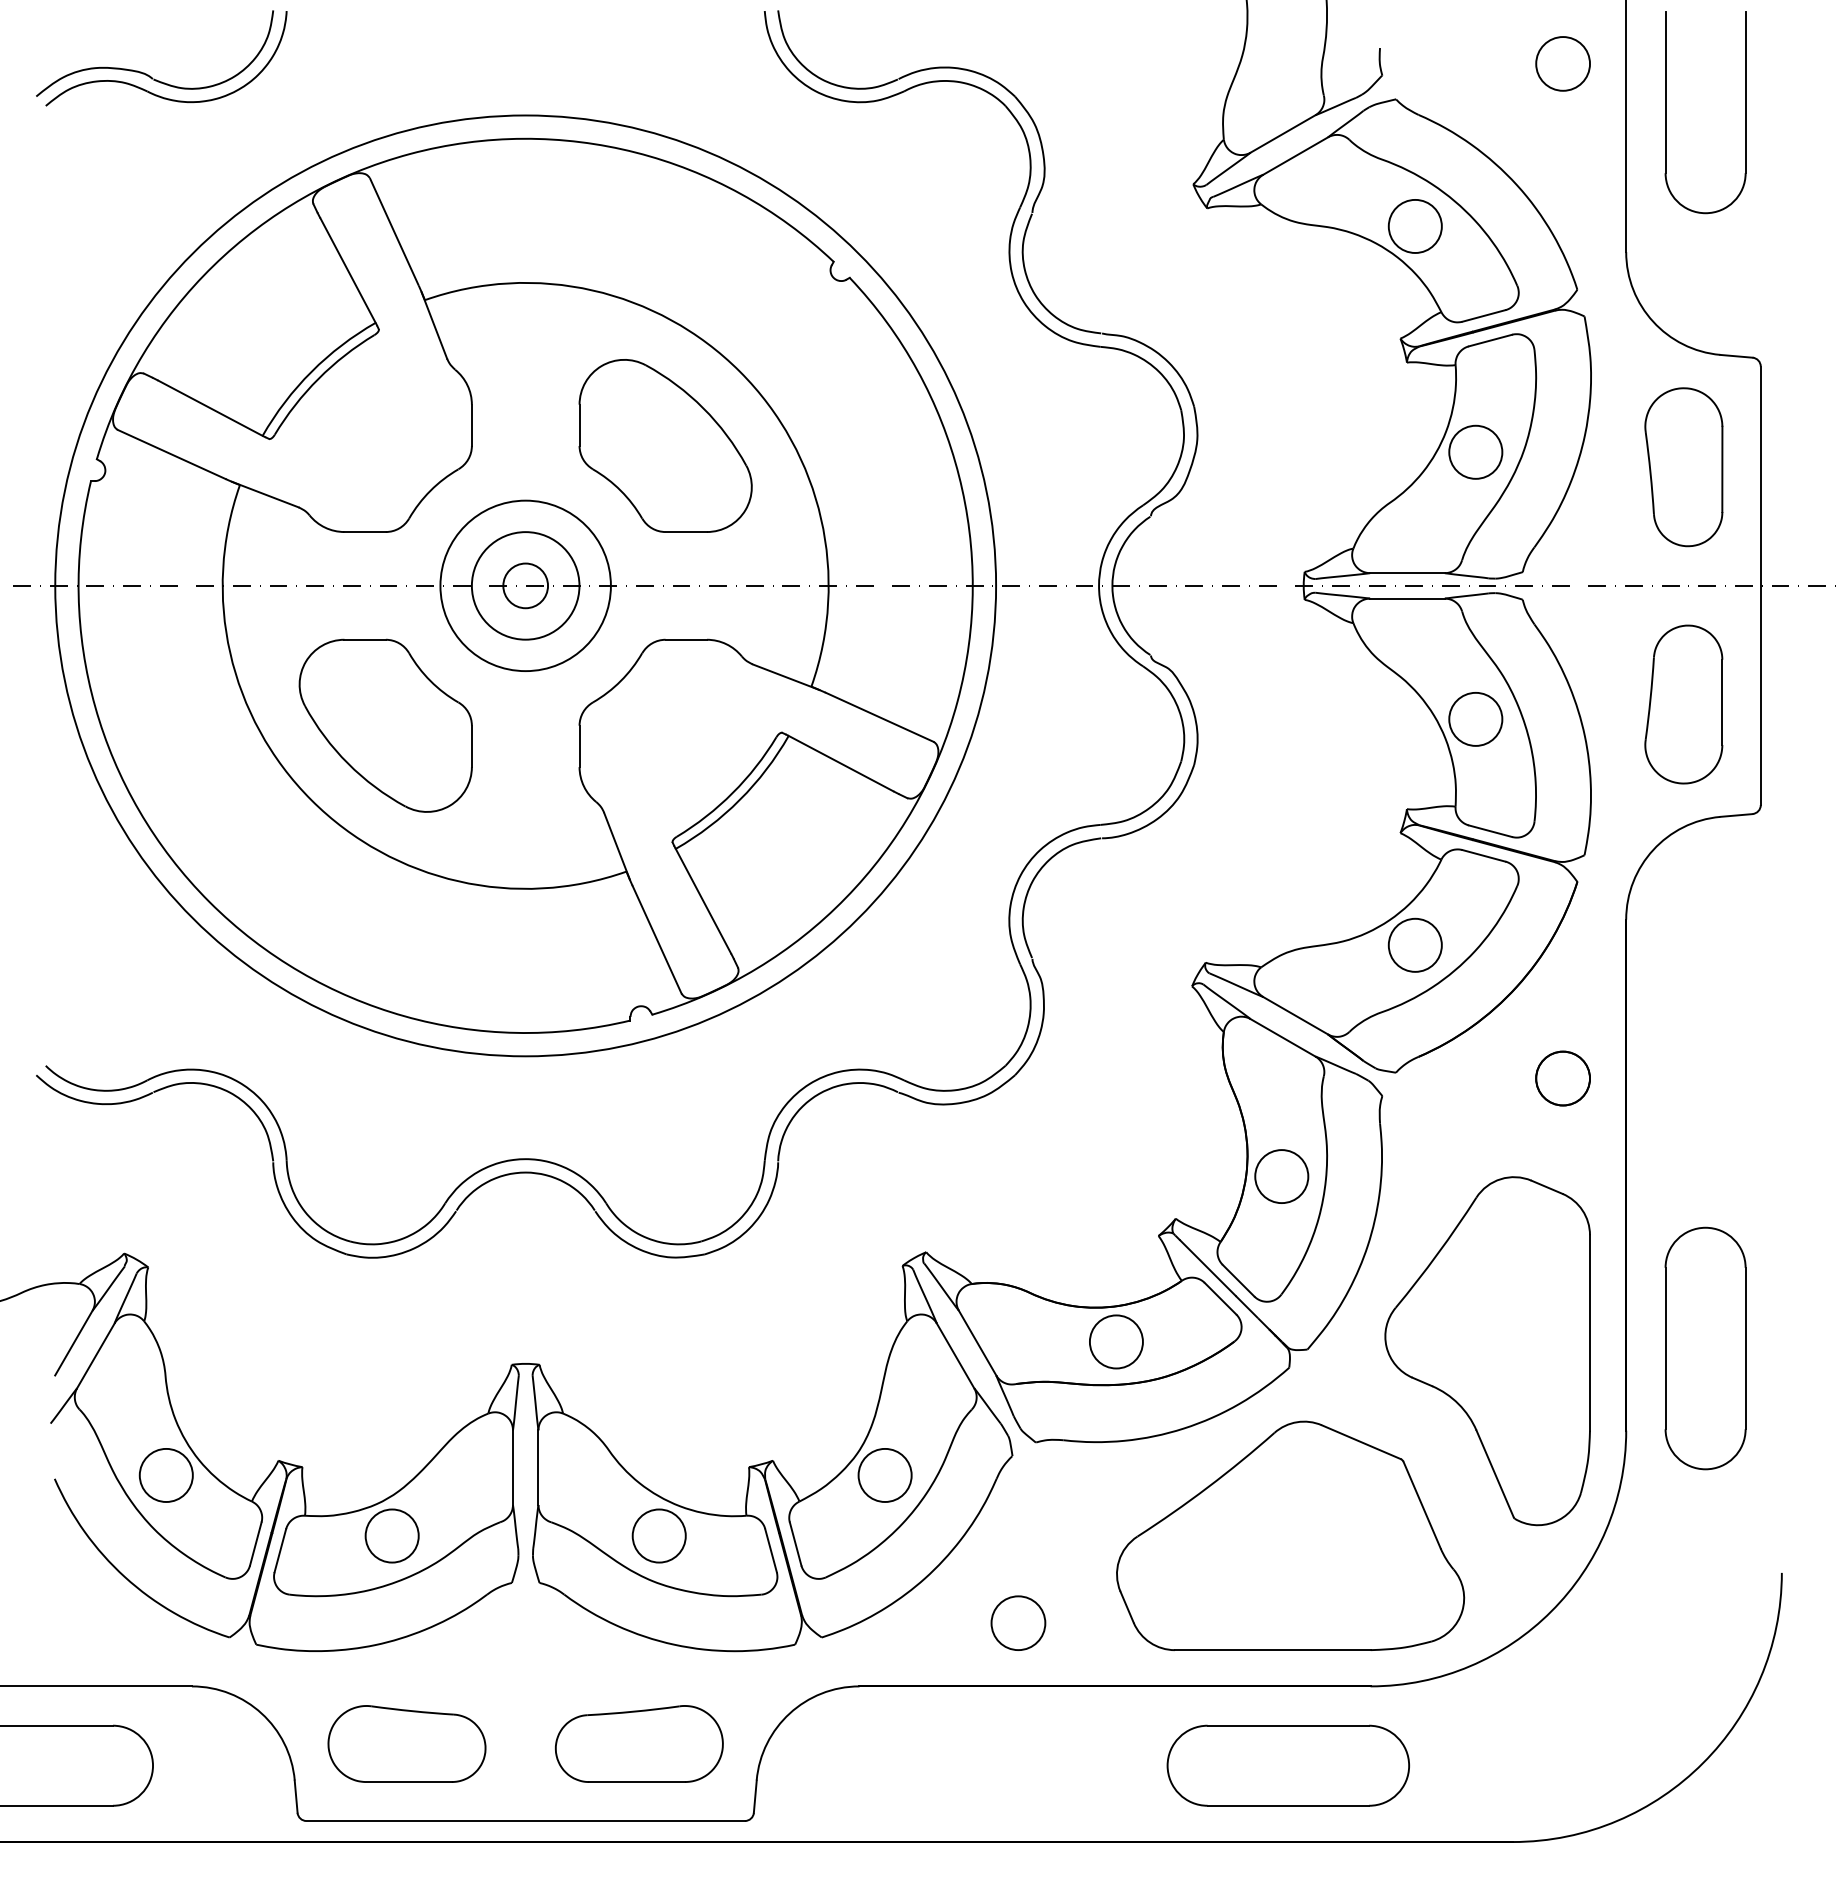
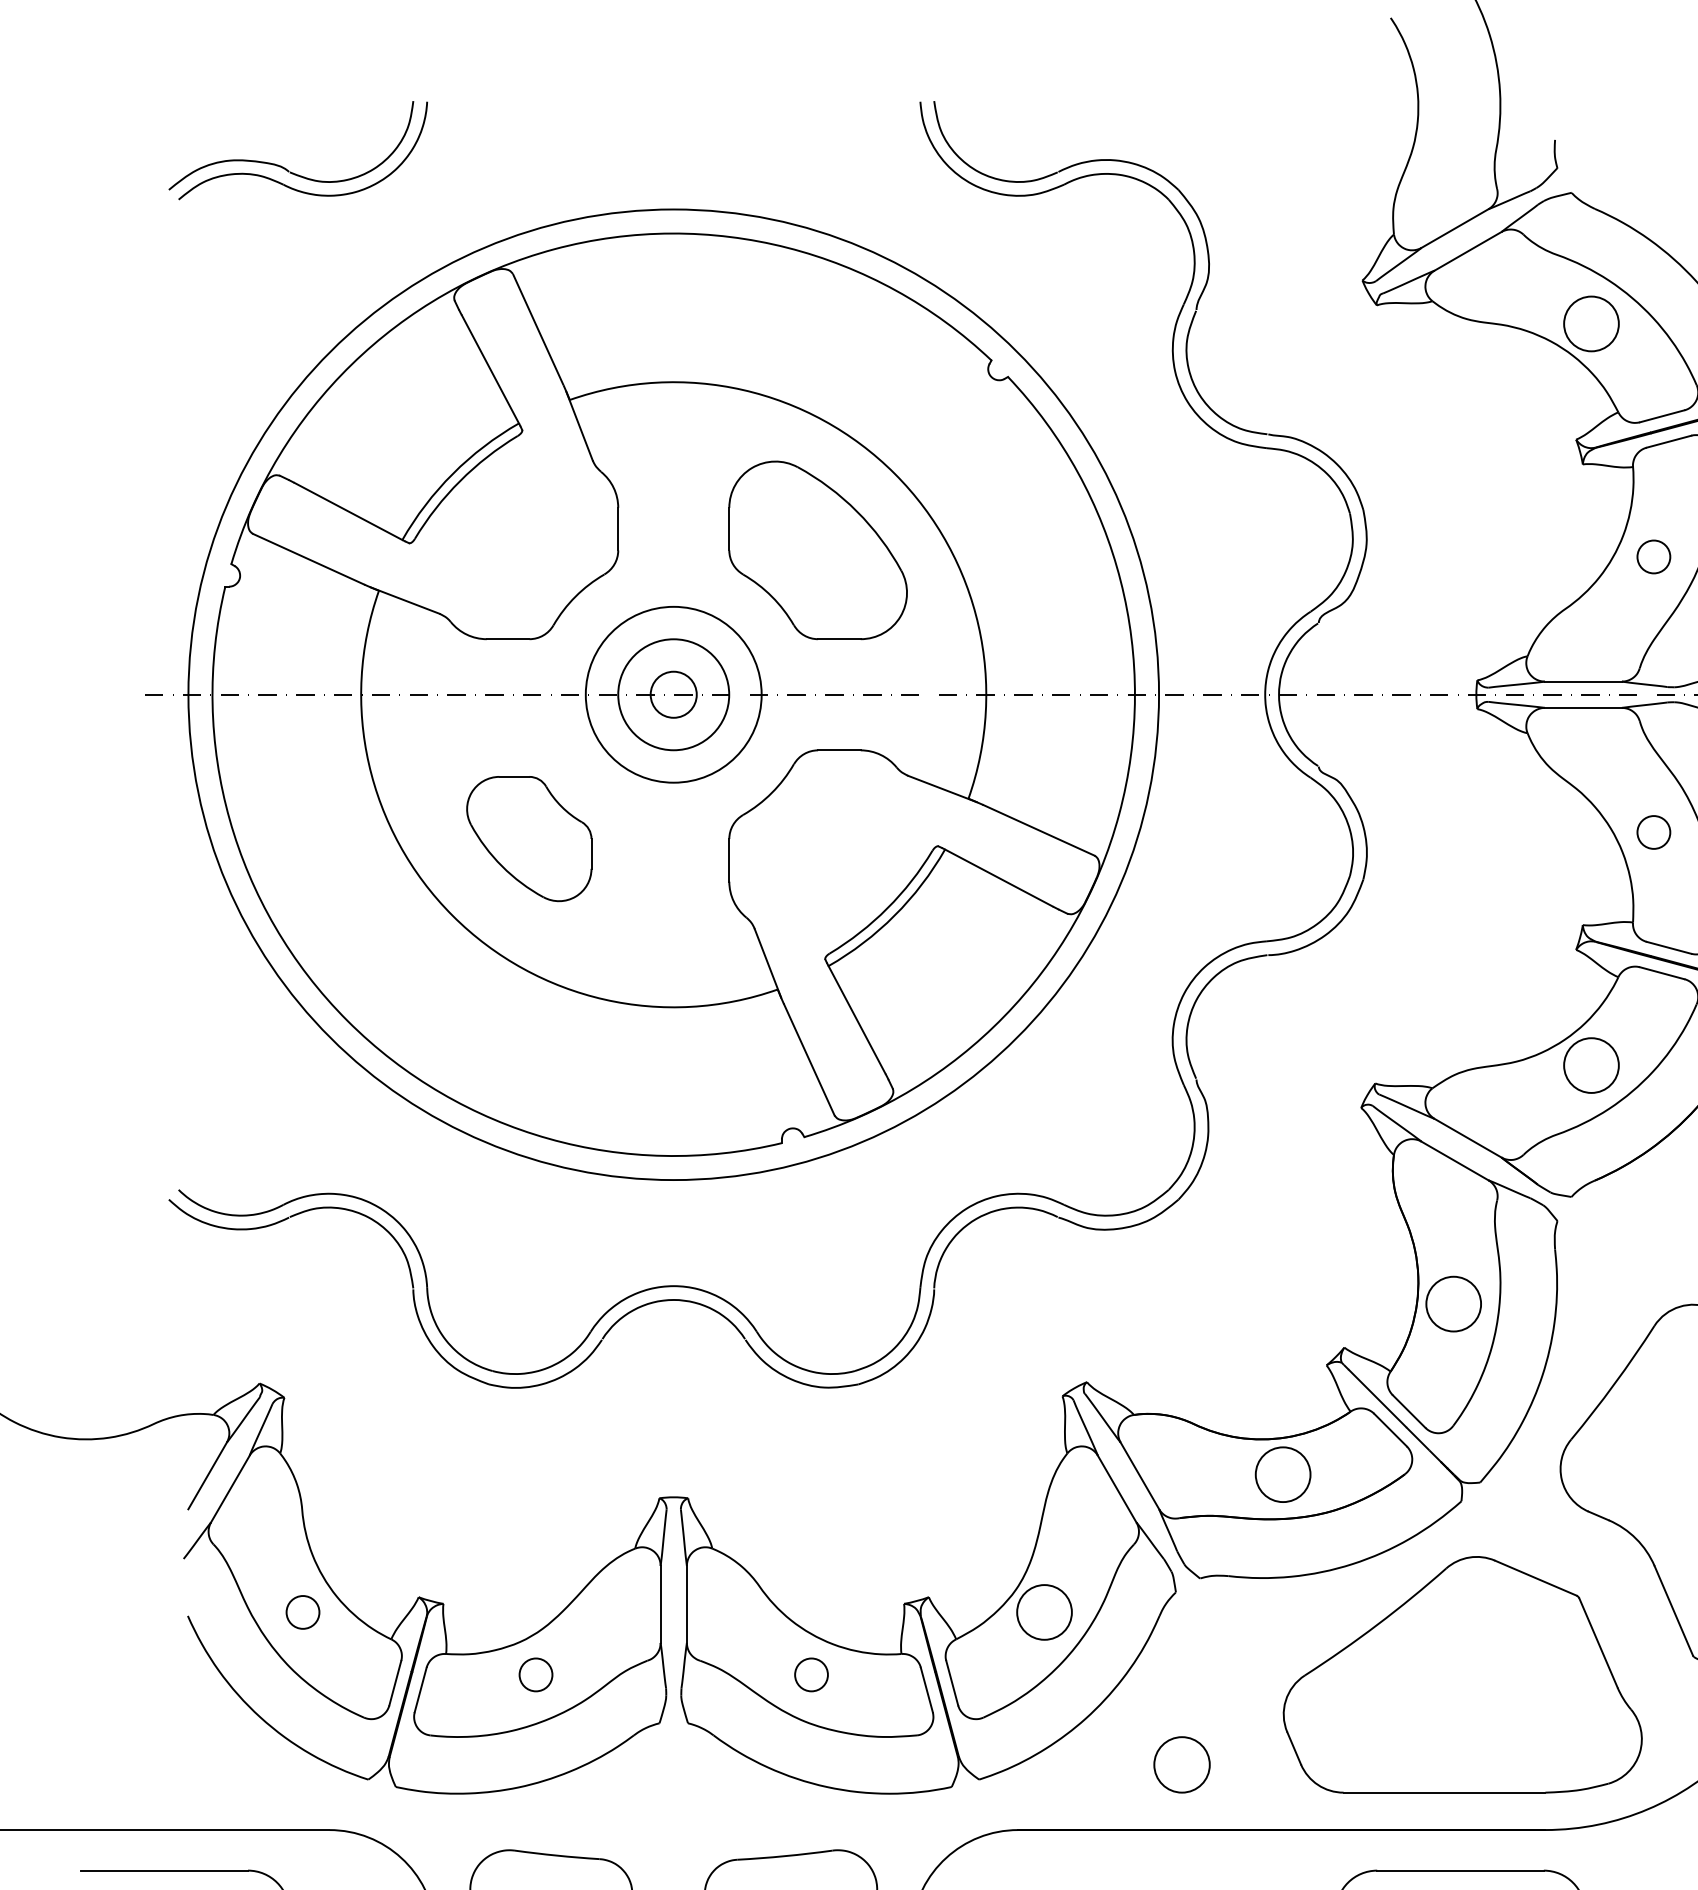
circle: (1475, 451) -> (1653, 556), size x0.6
circle: (1475, 718) -> (1653, 831), size x0.6
part: (385, 725) -> (529, 838), size x0.7
circle: (165, 1474) -> (302, 1611), size x0.6
circle: (391, 1535) -> (535, 1674), size x0.6
circle: (658, 1535) -> (810, 1674), size x0.6

